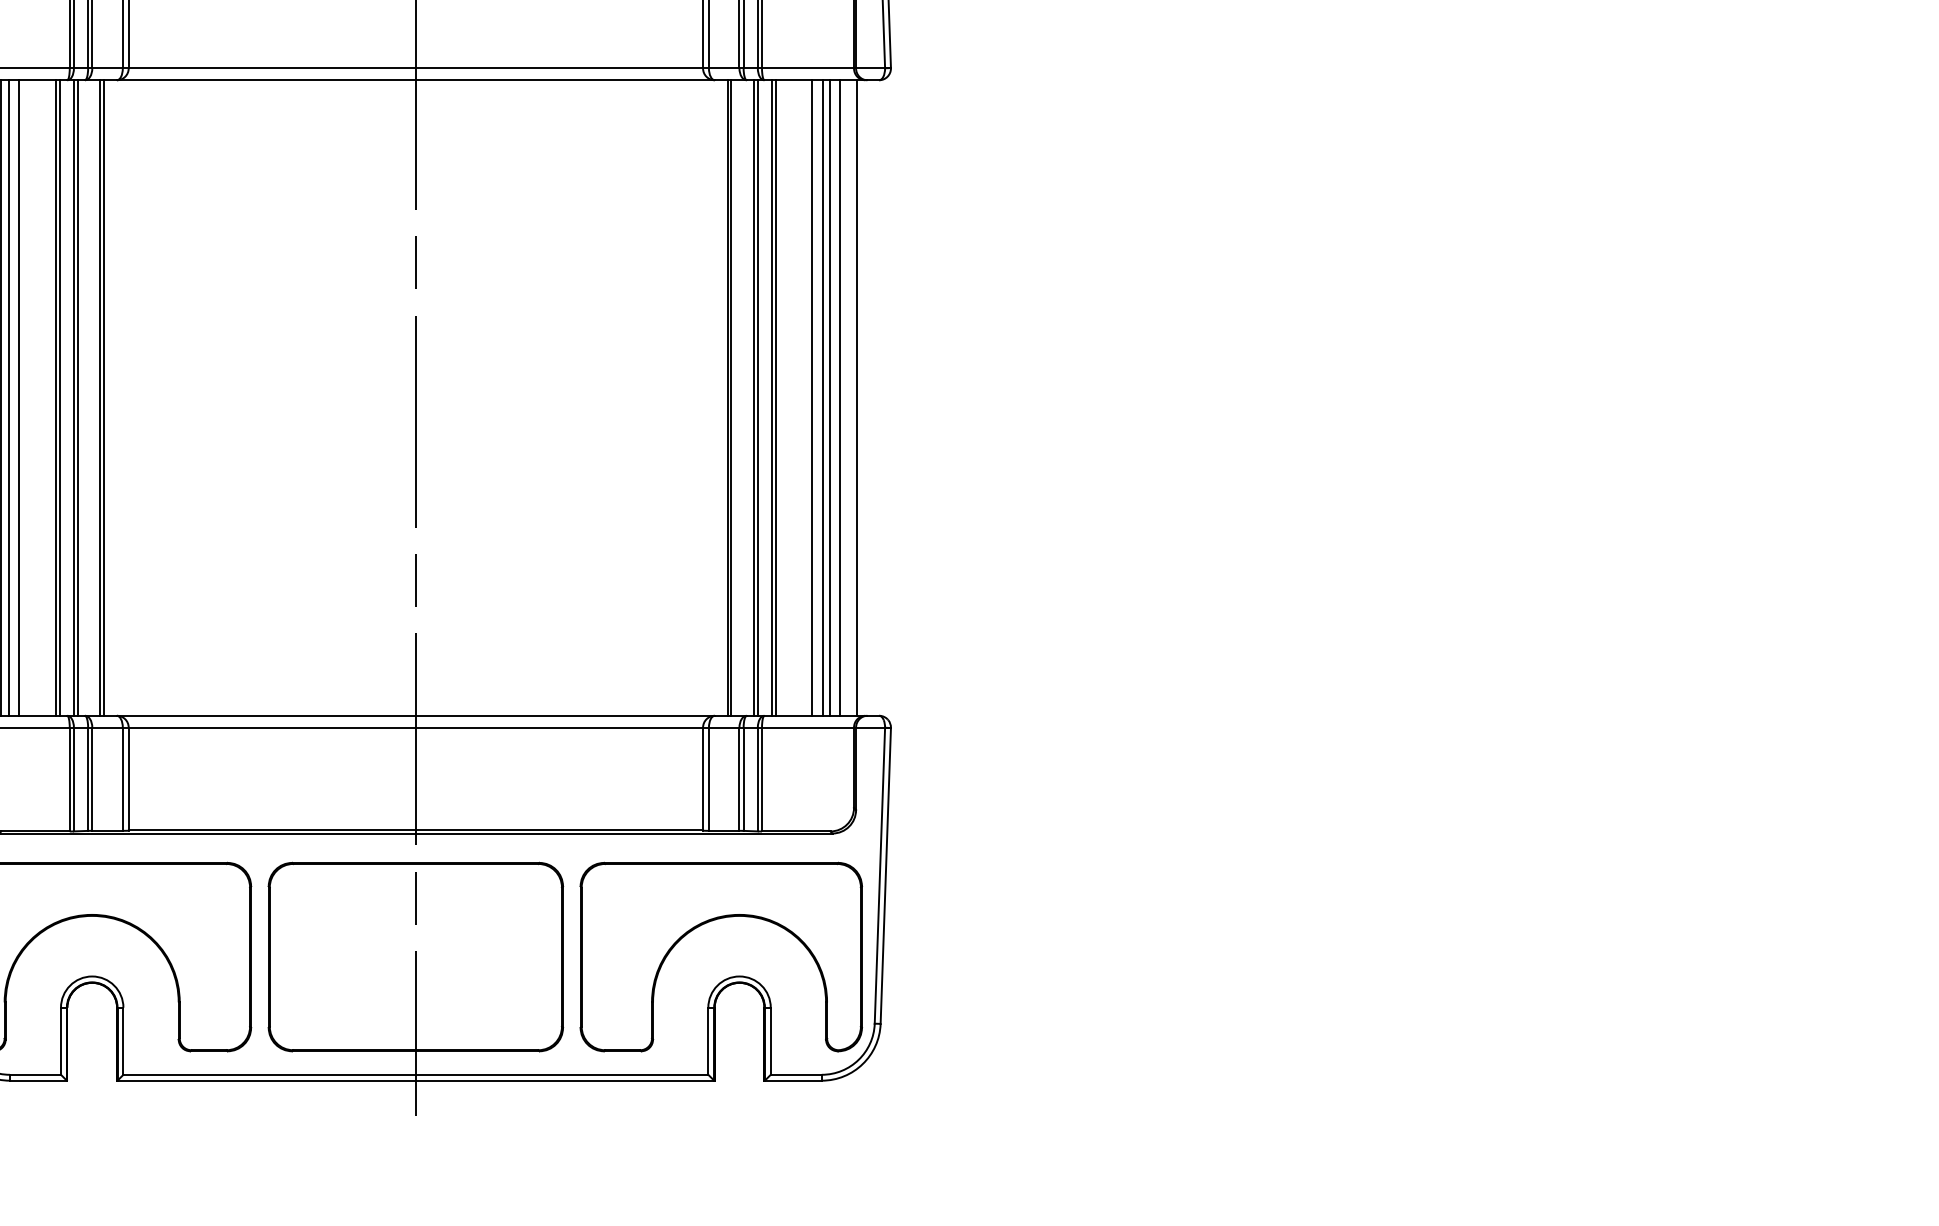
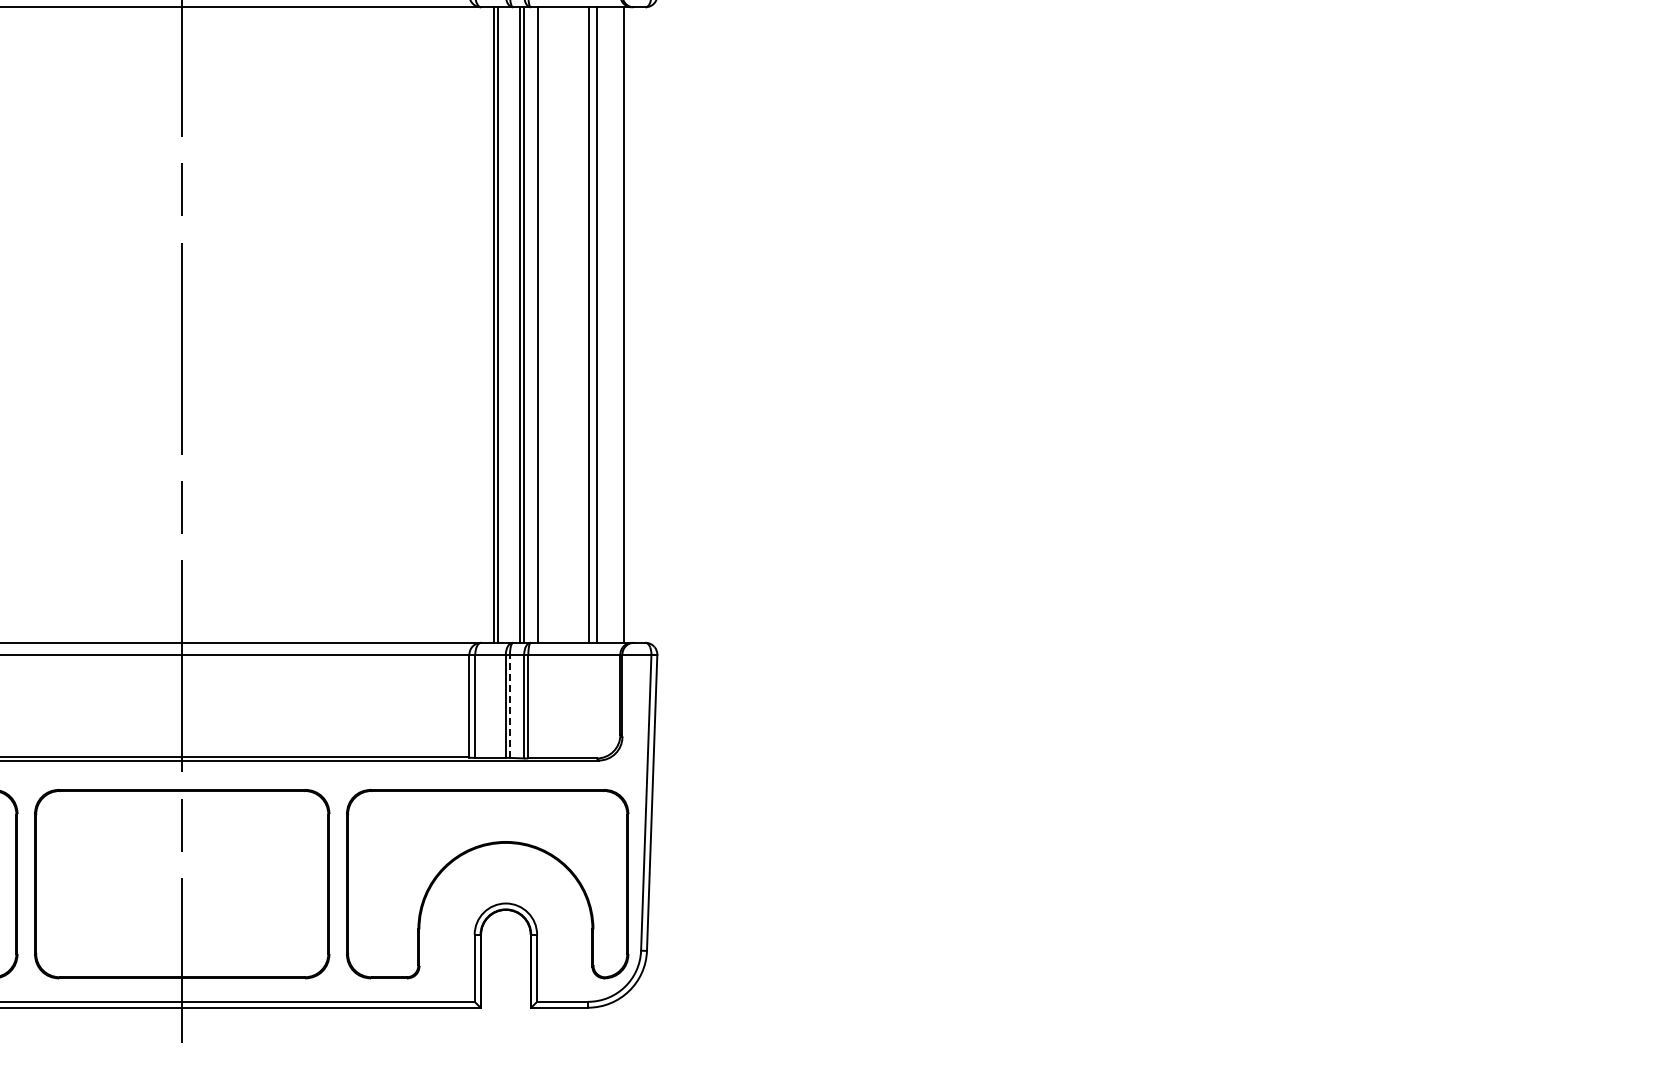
line: (776, 397) -> (542, 324), removed
line: (812, 397) -> (578, 324), removed
line: (839, 397) -> (605, 324), removed
line: (743, 779) -> (509, 706), solid -> dashed

